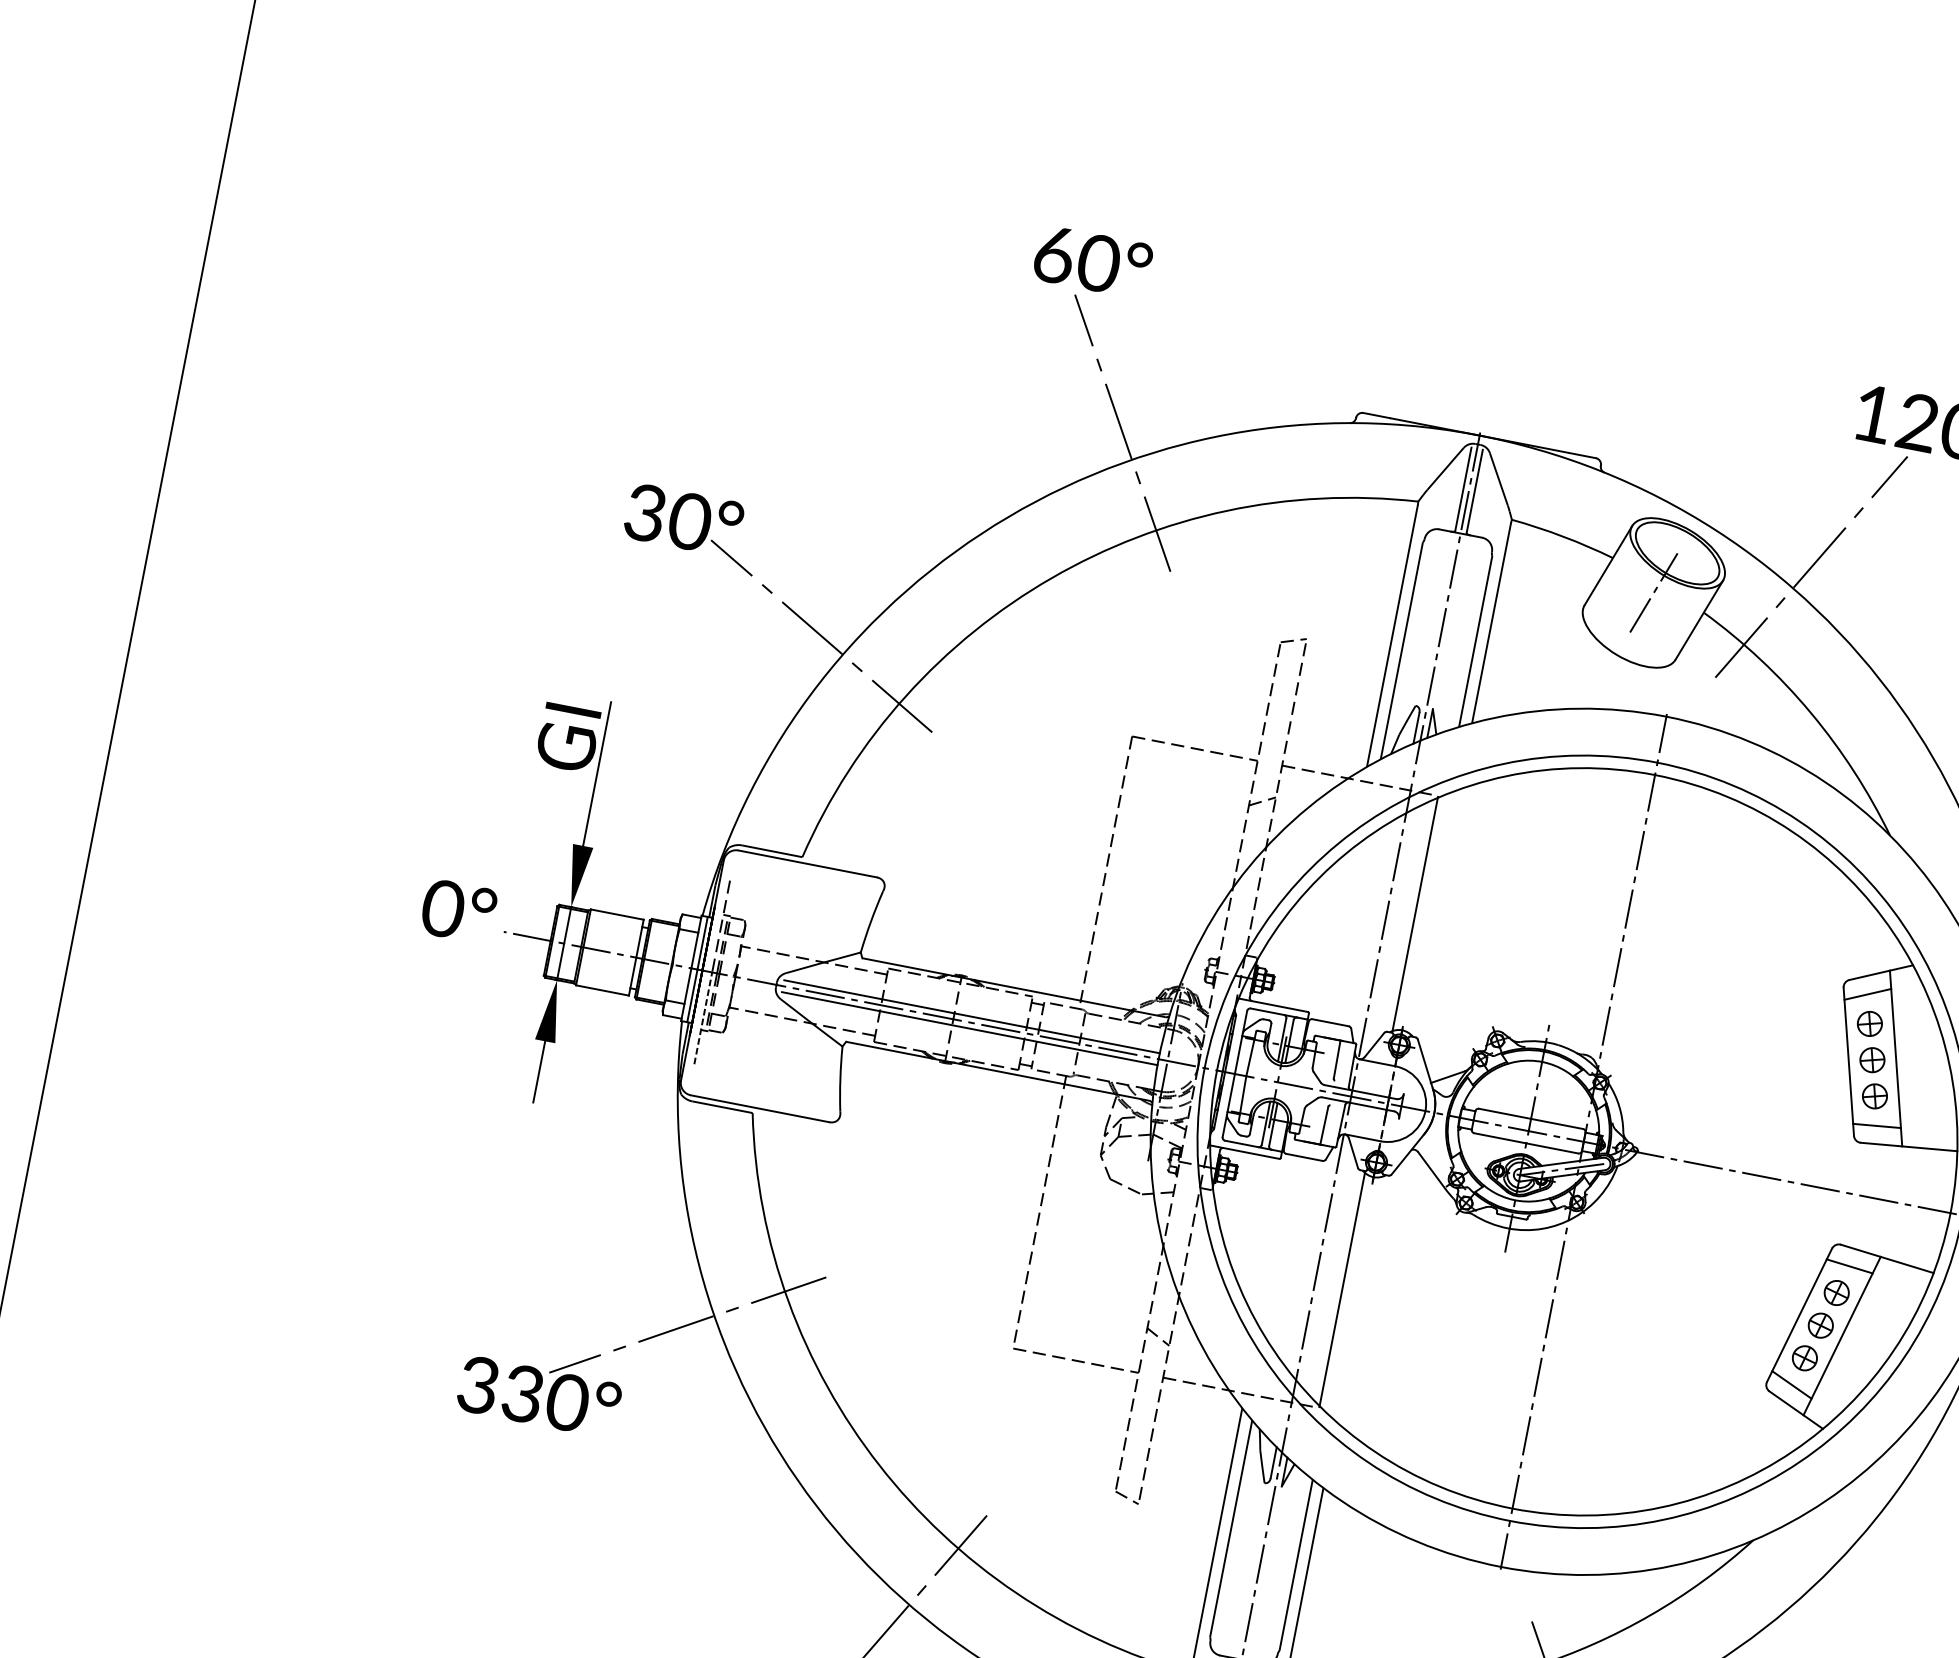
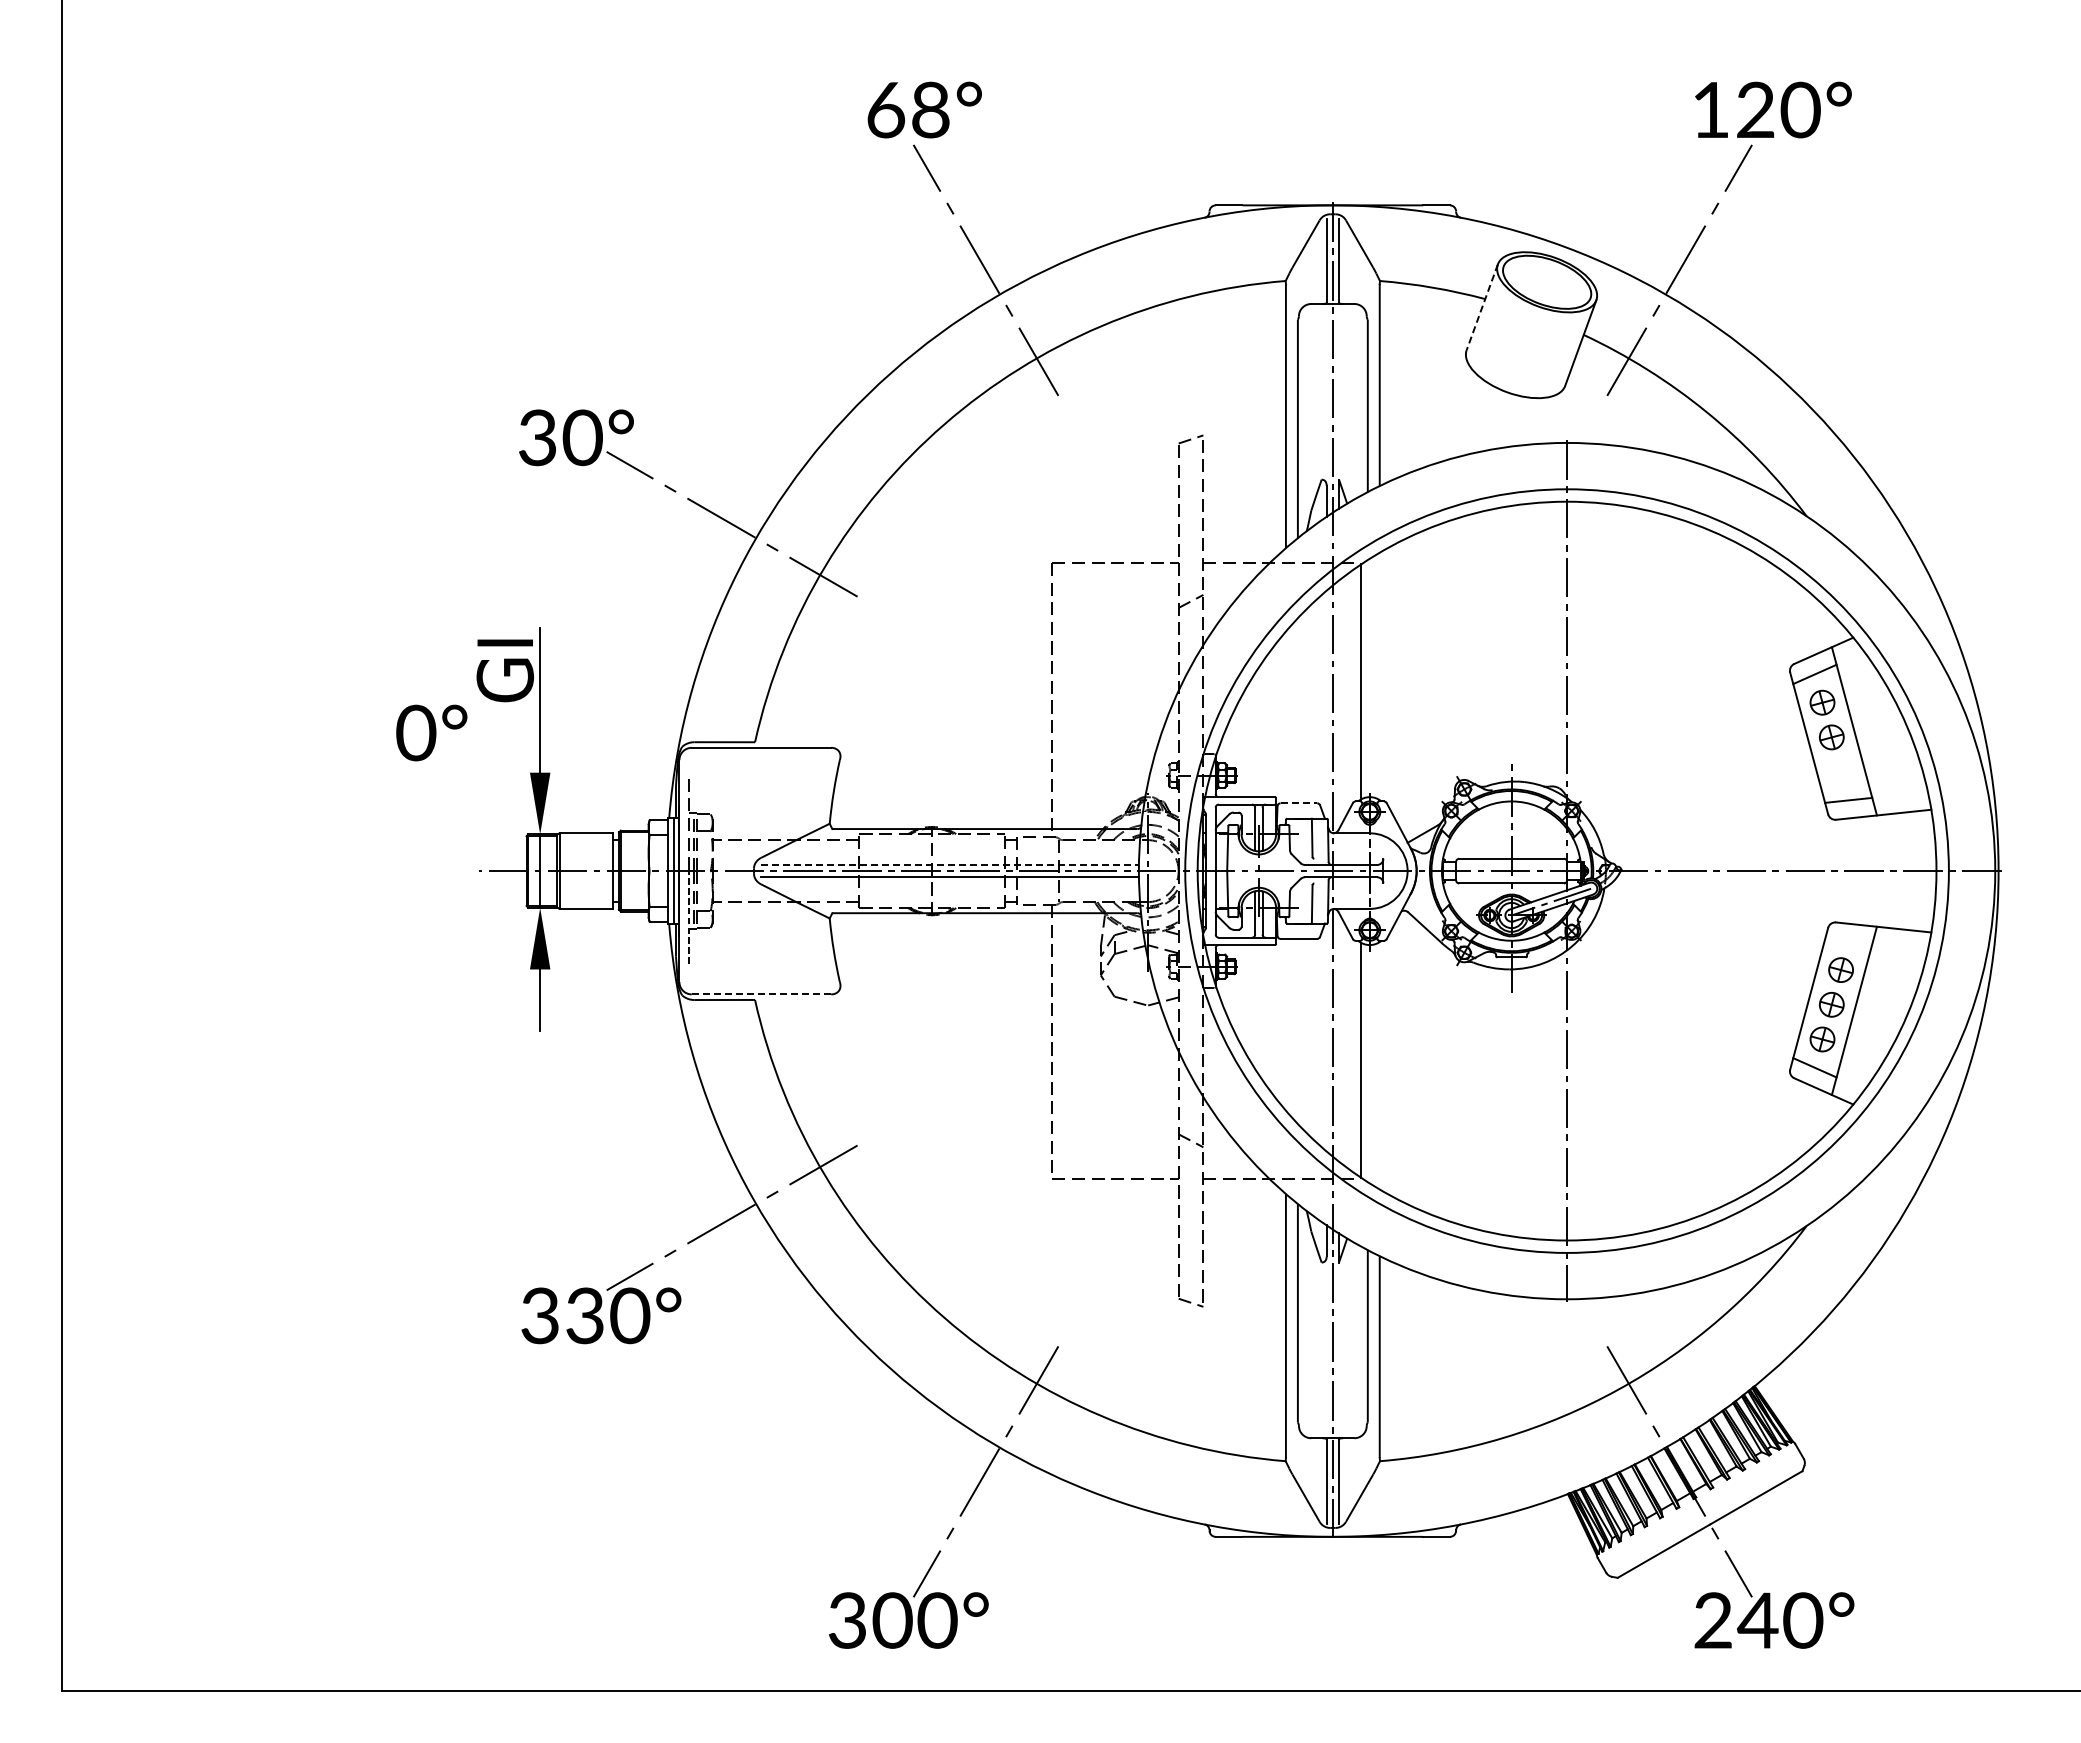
text: (1098, 263) -> (930, 110), 60° -> 68°
line: (1608, 565) -> (1482, 307), solid -> dashed
line: (1653, 593) -> (1531, 325), removed
text: (458, 911) -> (431, 732), moved
line: (972, 1017) -> (950, 865), solid -> dashed
line: (1331, 1023) -> (1299, 803), solid -> dashed
part: (1874, 1095) -> (1840, 771), removed
line: (760, 1108) -> (761, 994), solid -> dashed
line: (1849, 1266) -> (1848, 941), removed

